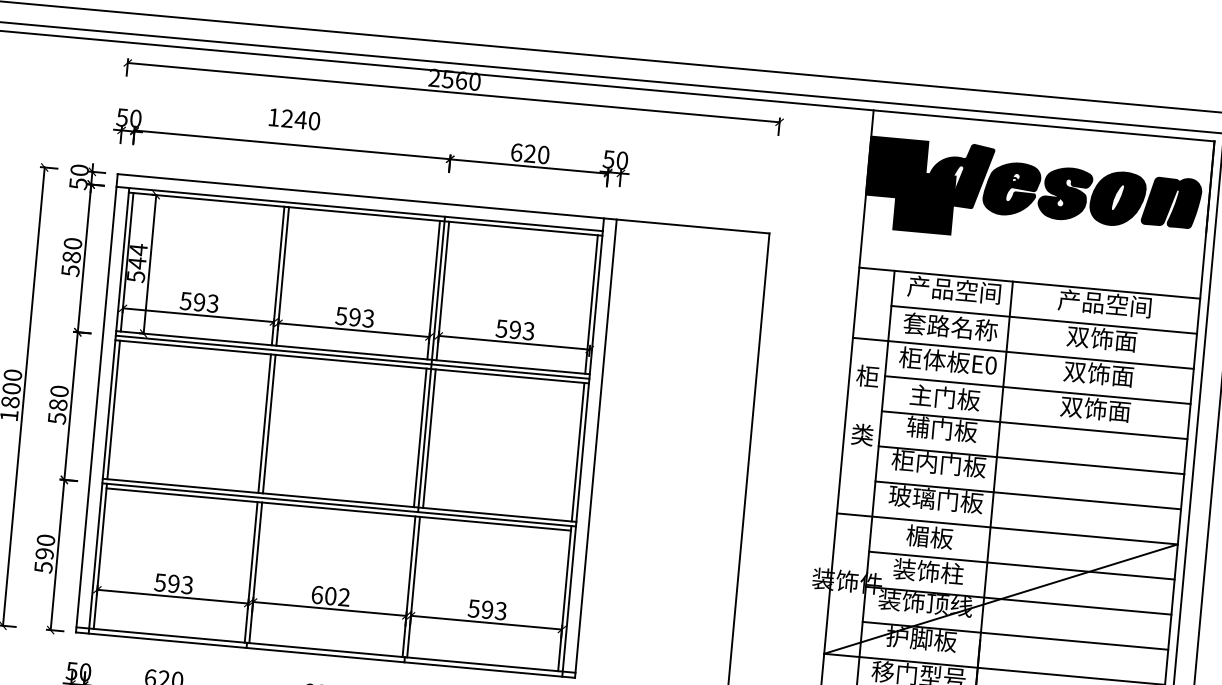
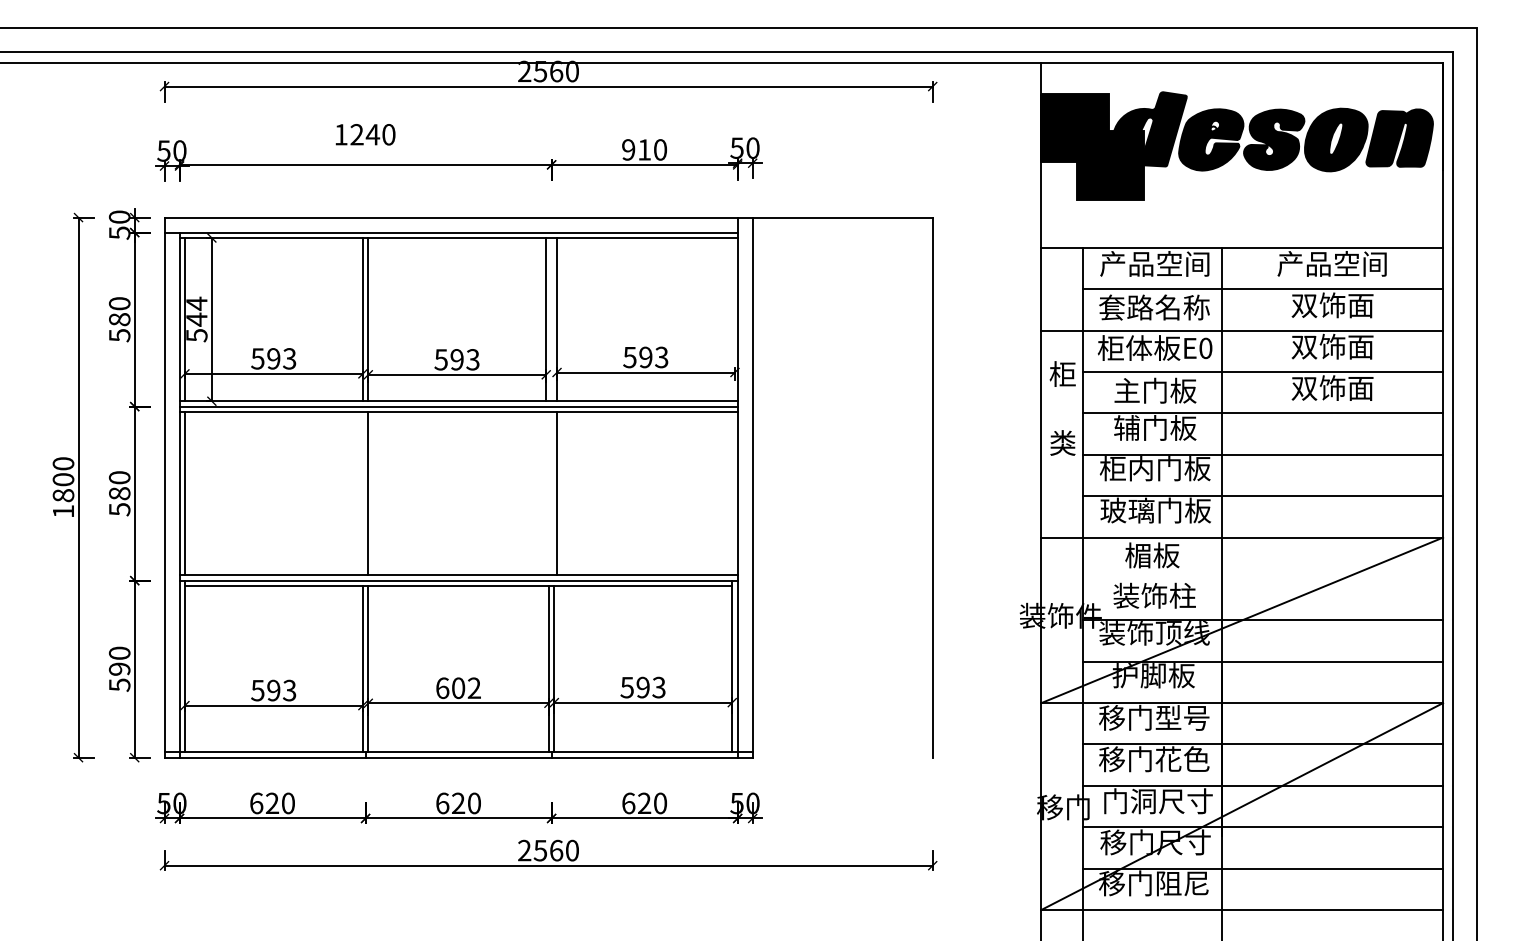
text: (523, 152) -> (636, 149), 620 -> 910
line: (591, 304) -> (732, 319), removed
line: (431, 364) -> (551, 406), removed
line: (264, 423) -> (362, 493), removed
line: (420, 437) -> (546, 493), removed
line: (578, 452) -> (732, 493), removed
line: (1021, 565) -> (1262, 578), removed

